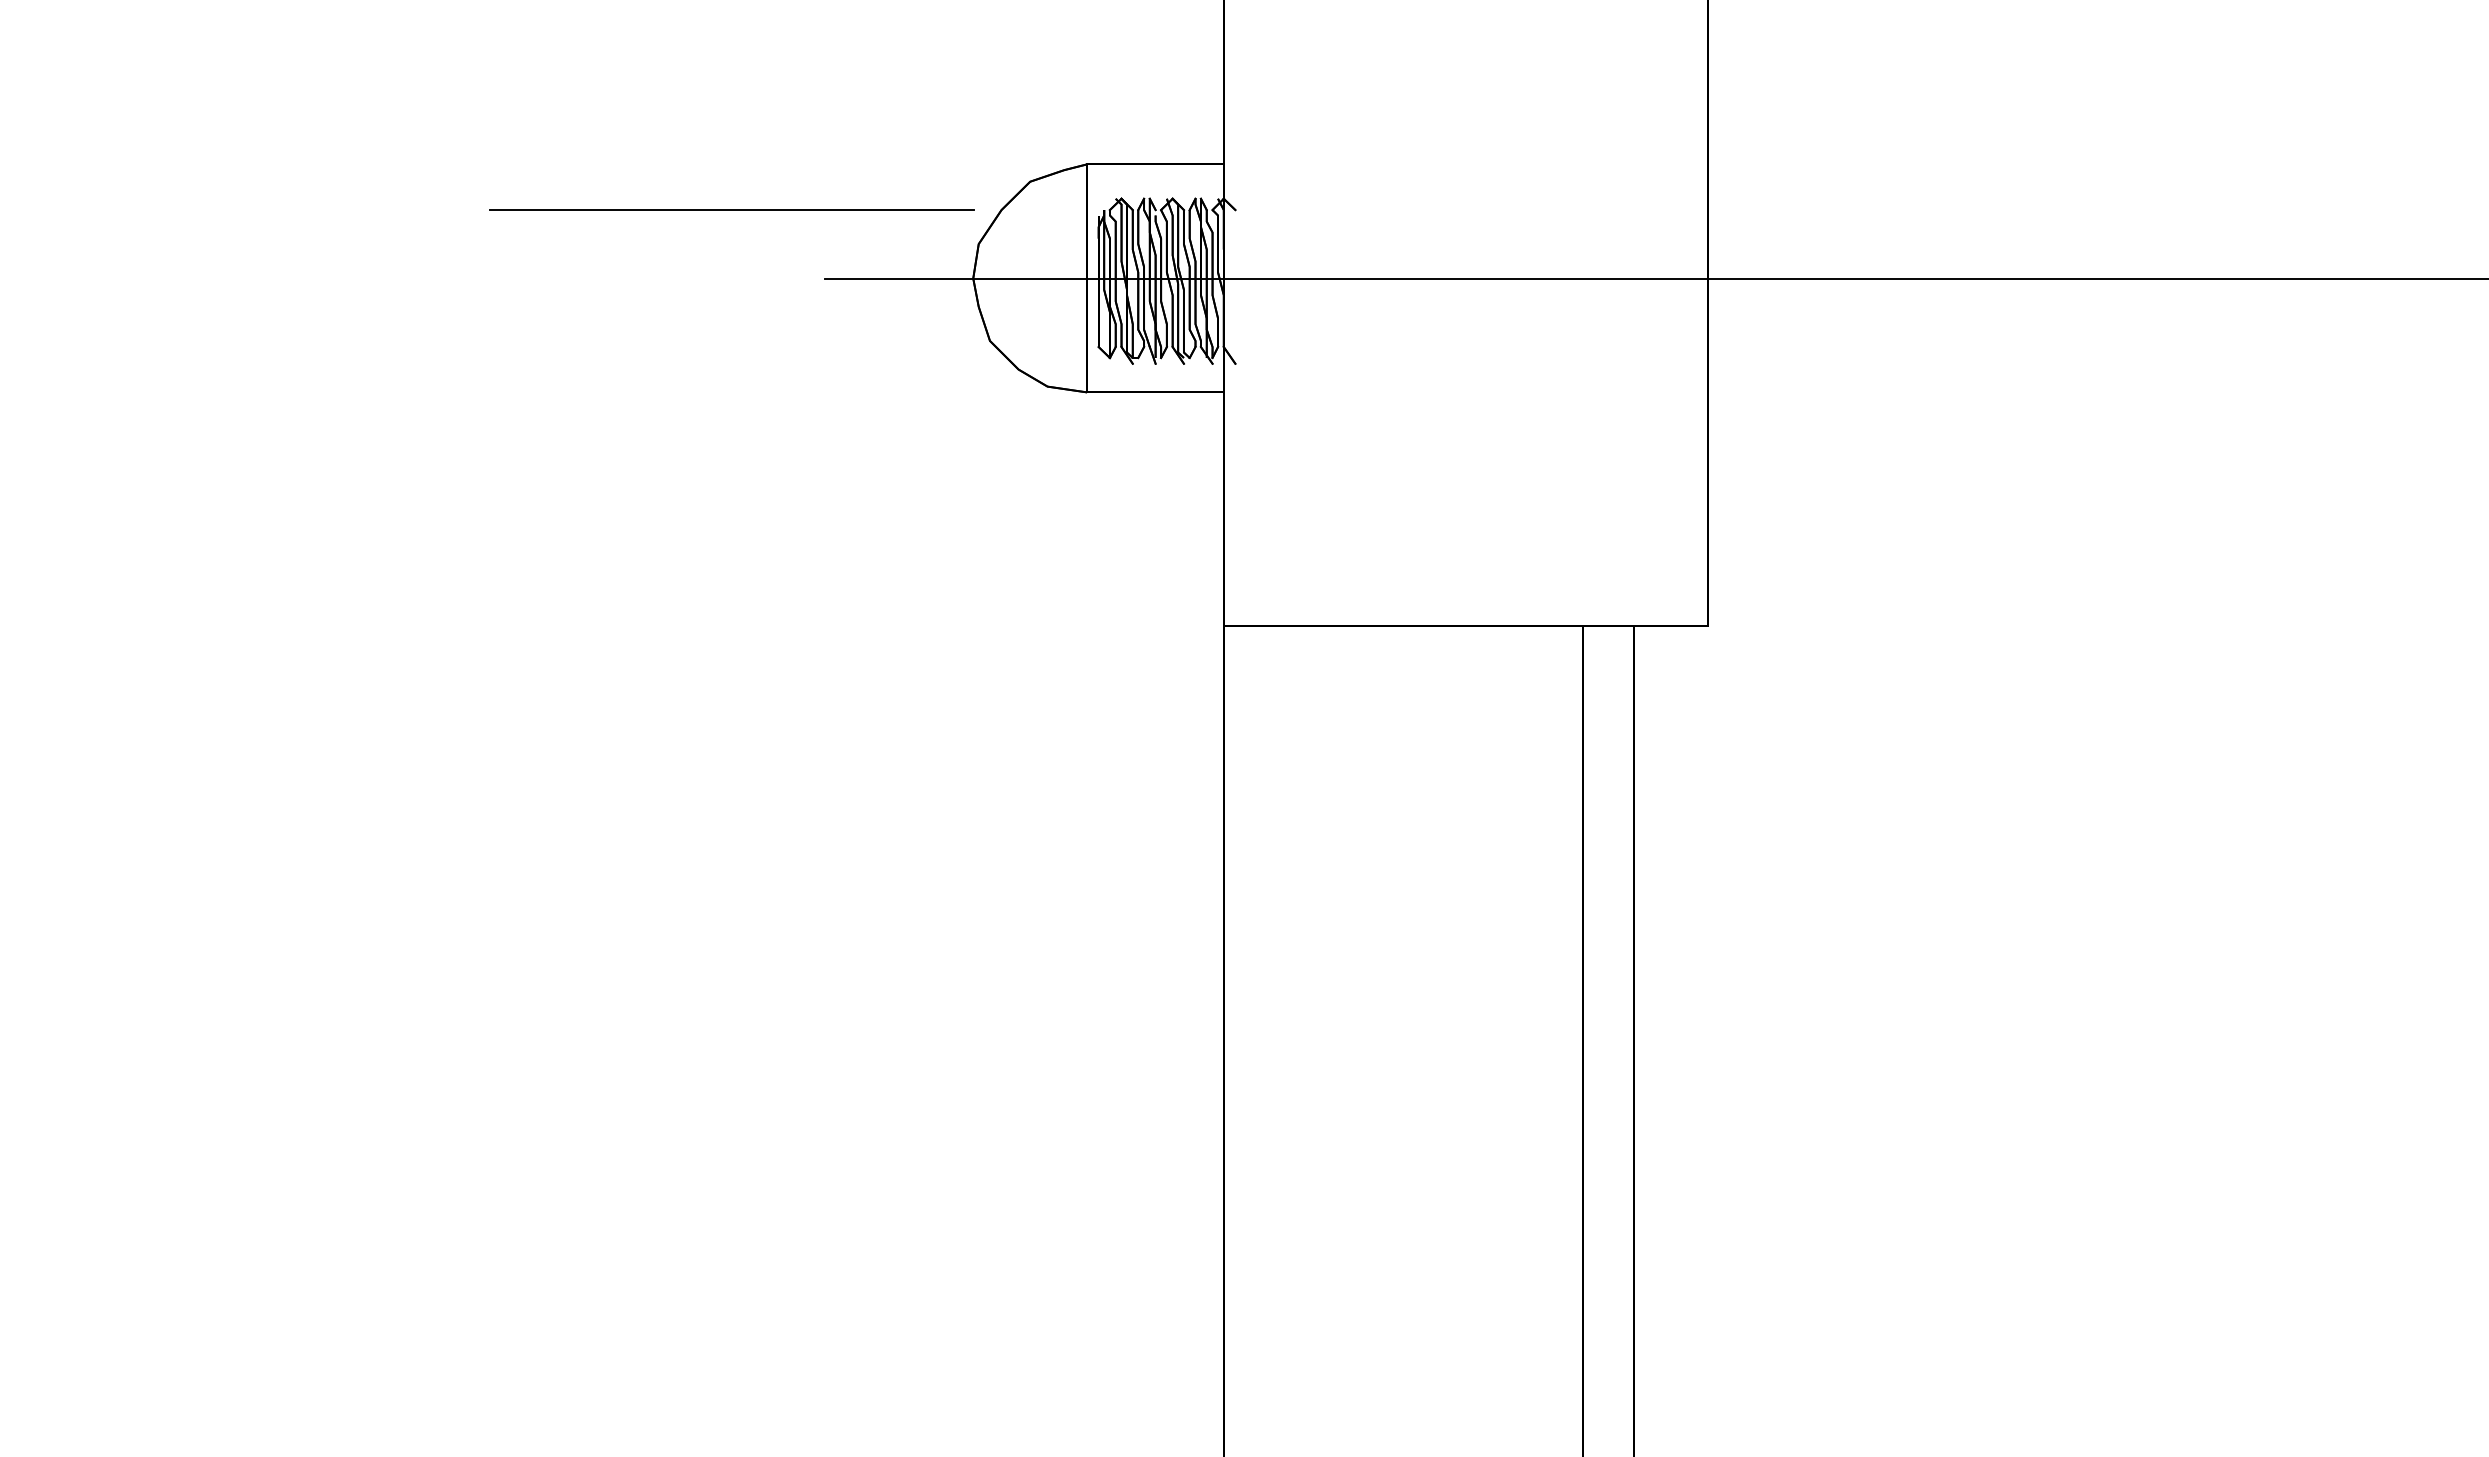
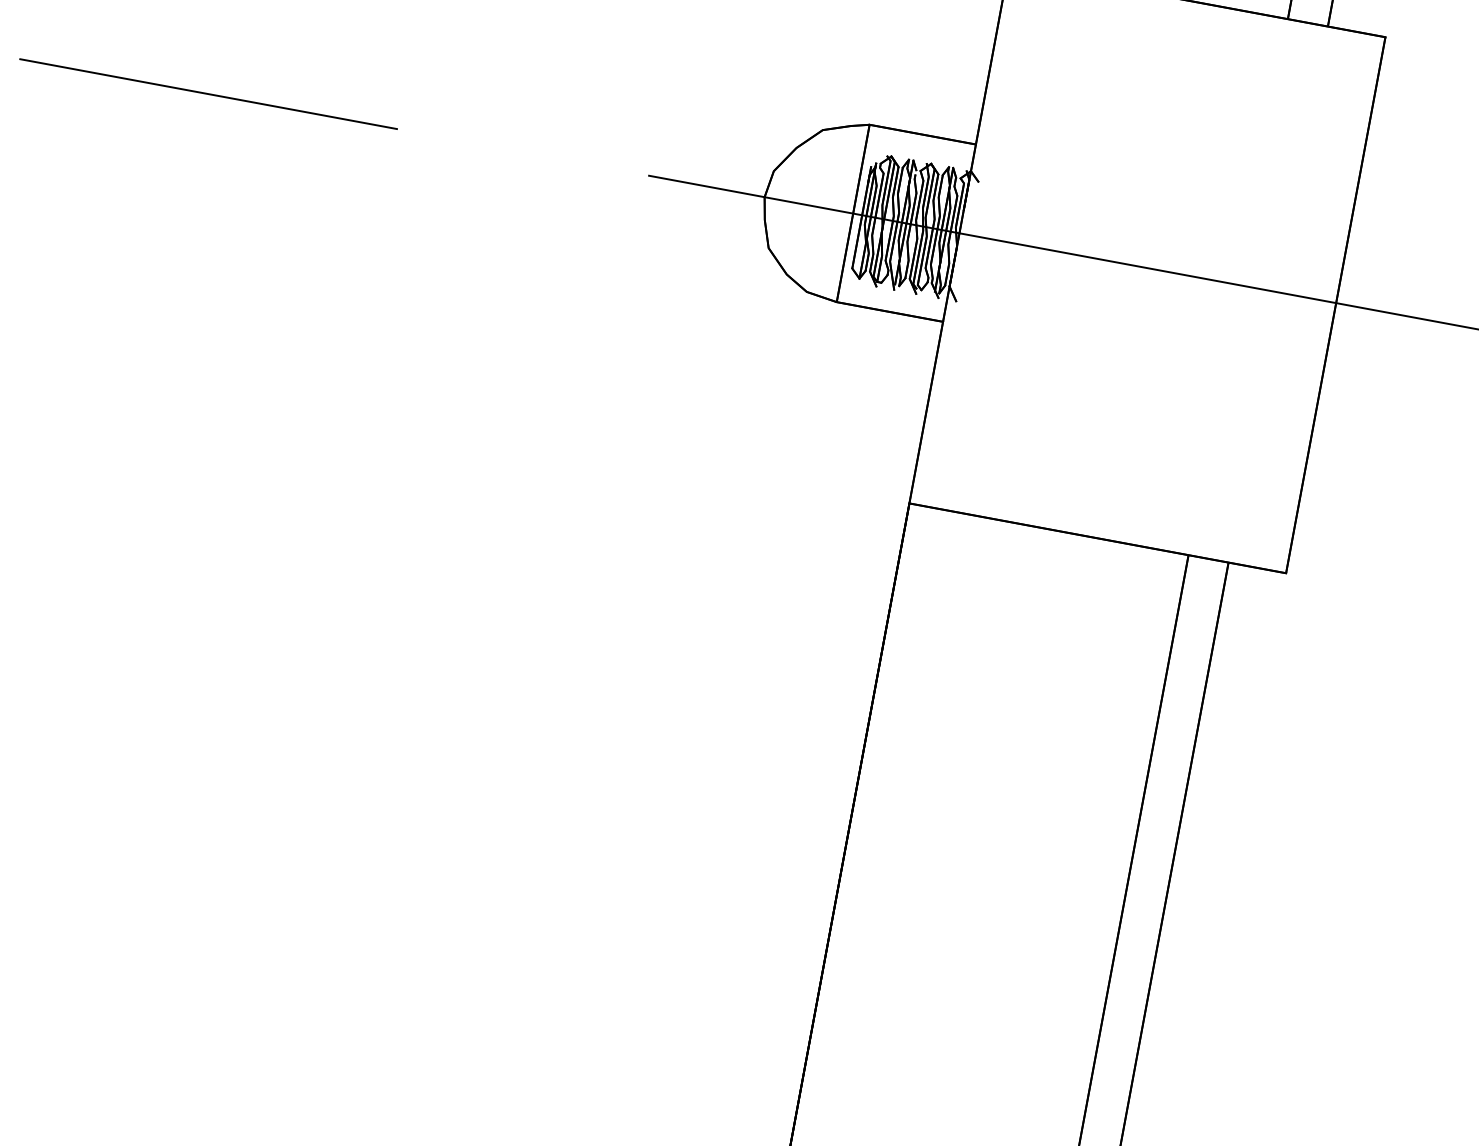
line: (731, 209) -> (208, 93), moved

